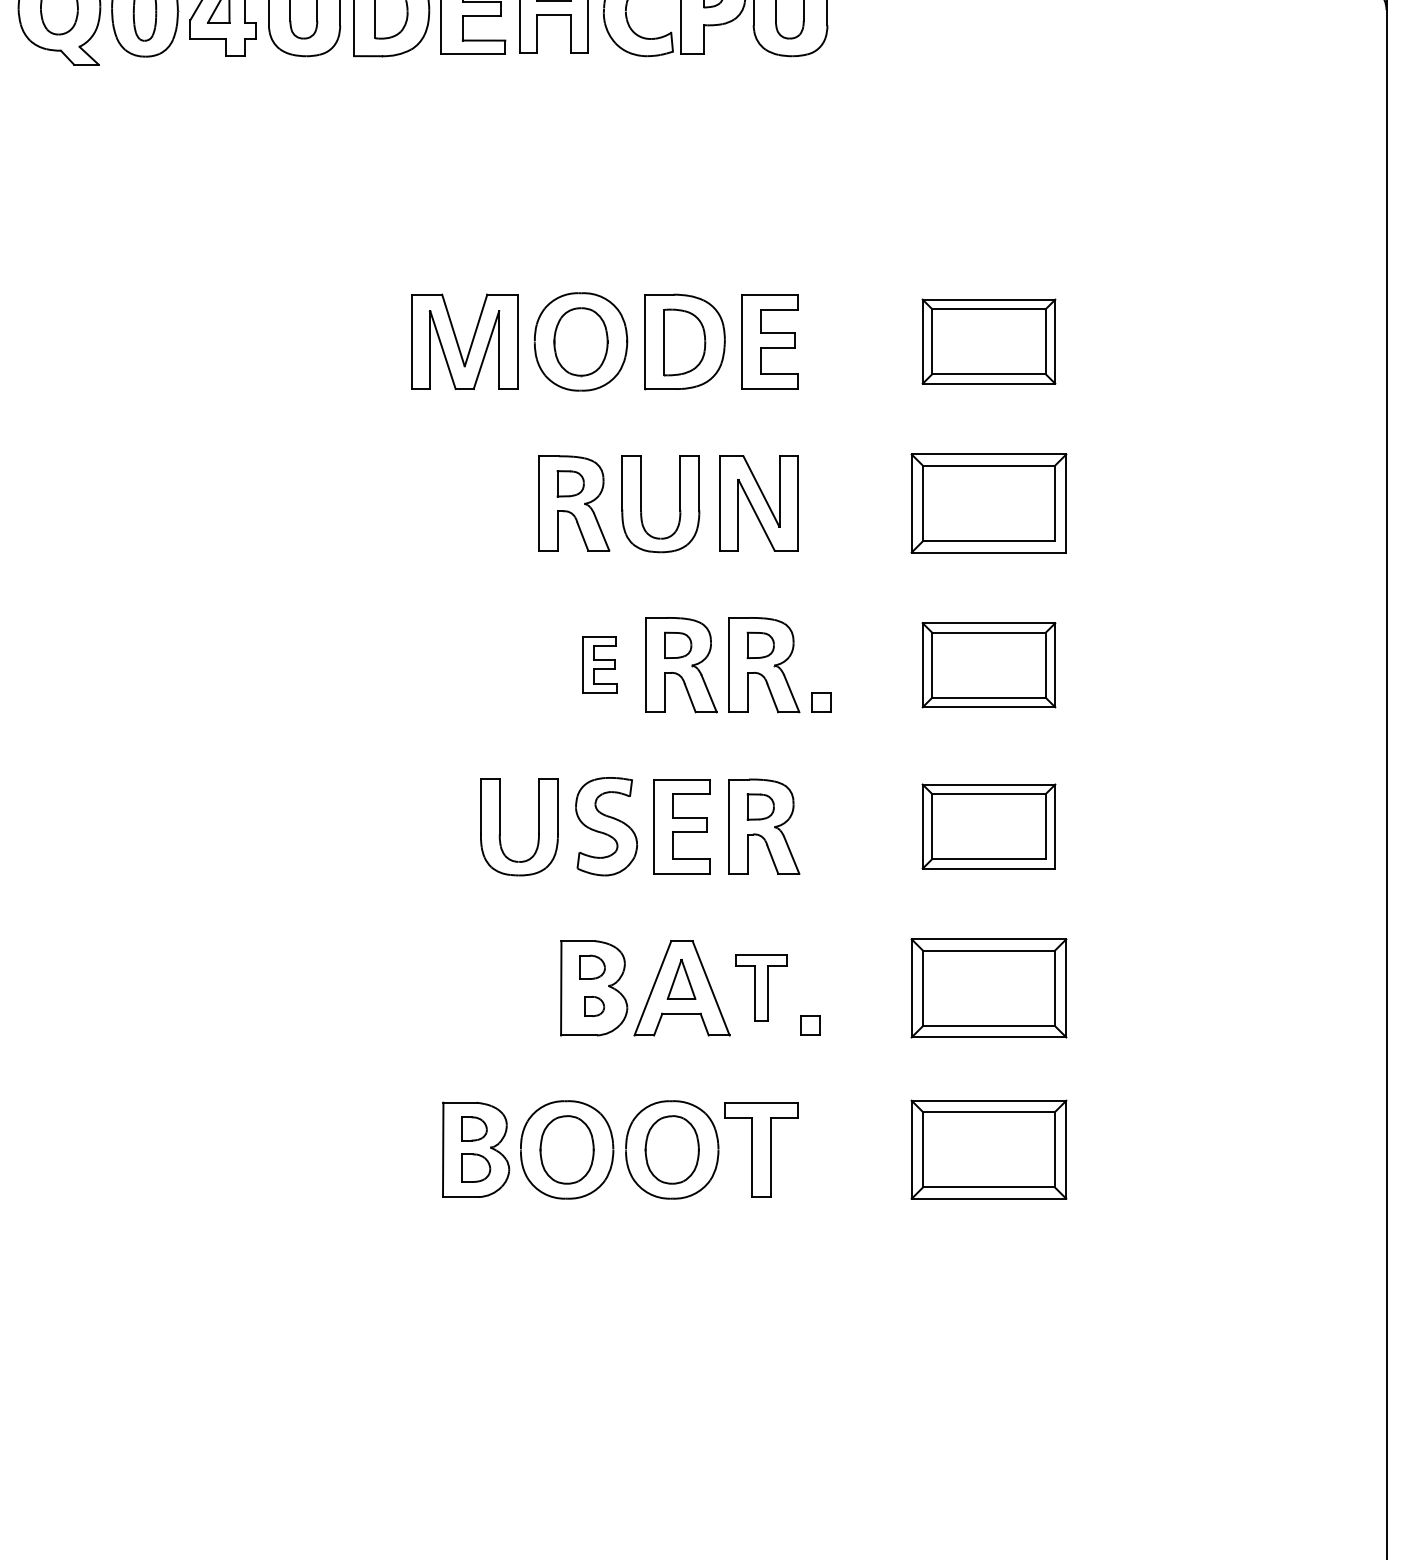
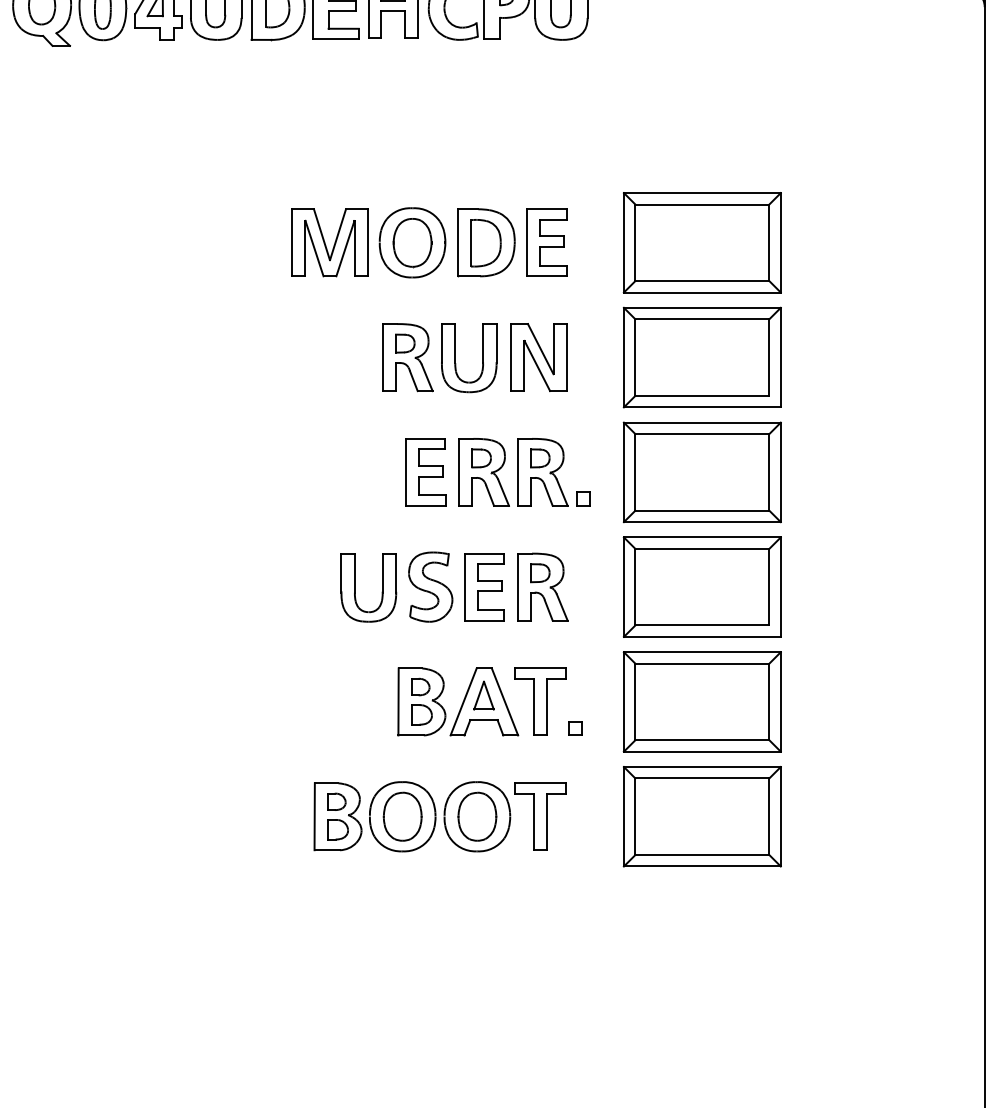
part: (988, 341) -> (702, 242), size x1.67
part: (988, 503) -> (702, 357), size x1.43
part: (599, 664) -> (425, 471), size x1.67
part: (988, 665) -> (702, 472), size x1.67
part: (988, 826) -> (702, 587), size x1.67
part: (761, 987) -> (540, 701), size x1.43
part: (988, 988) -> (702, 702), size x1.43
part: (594, 1006) -> (422, 714), size x1.43
part: (988, 1149) -> (702, 816), size x1.43

